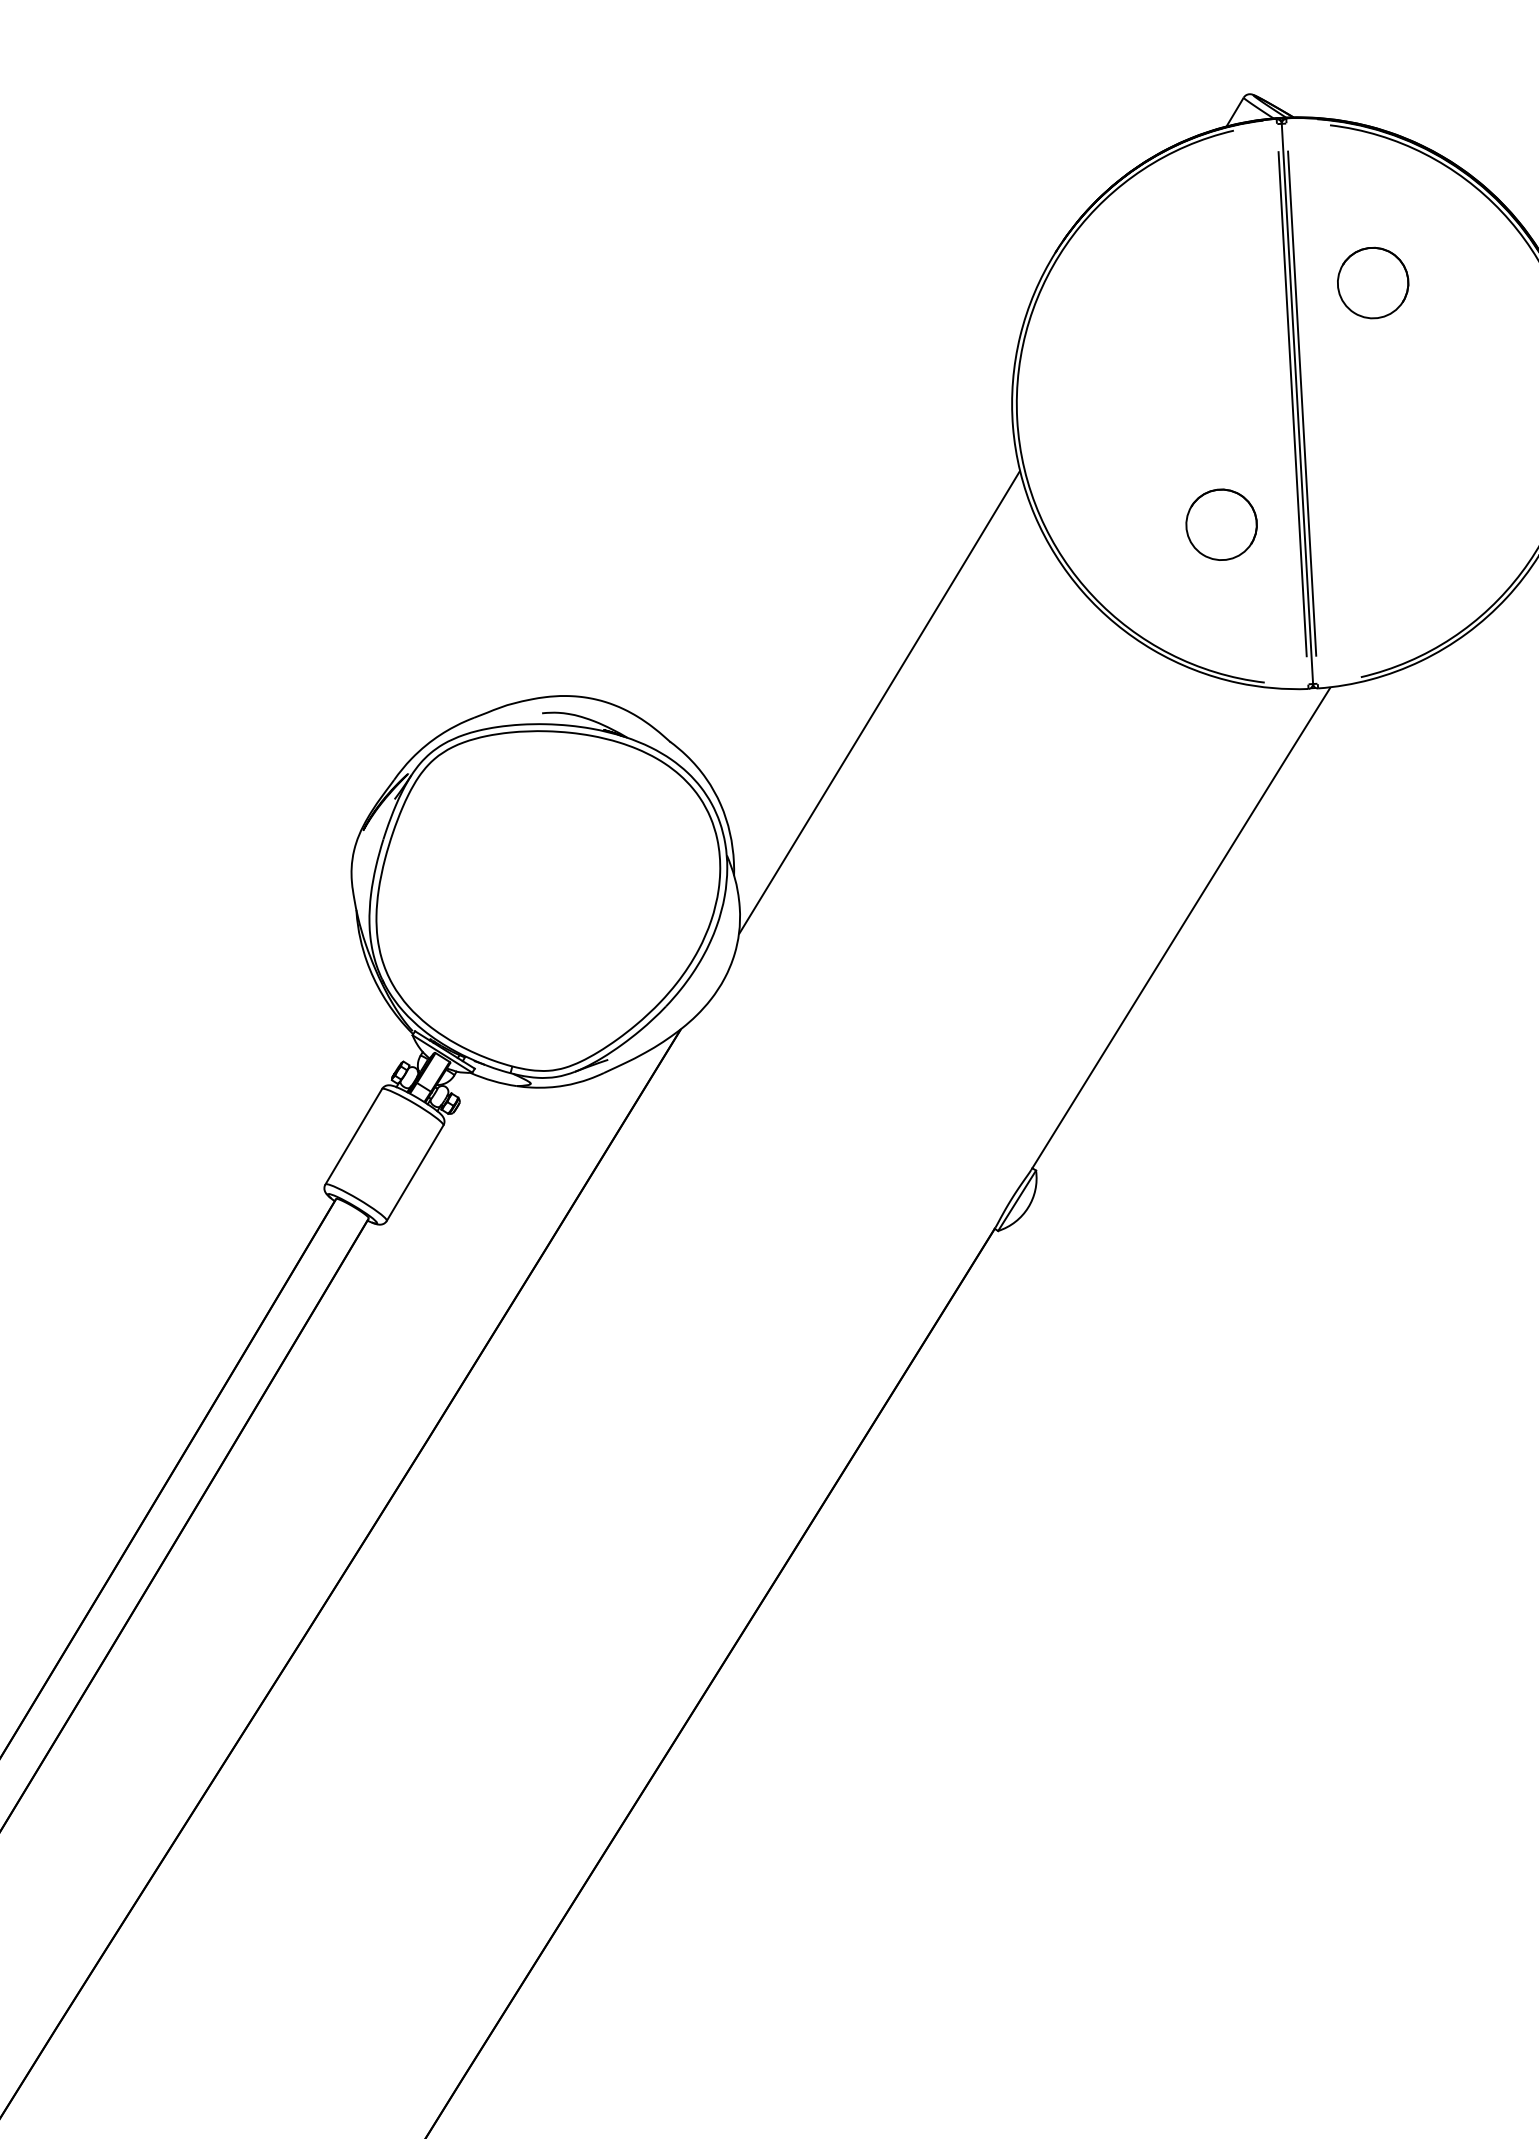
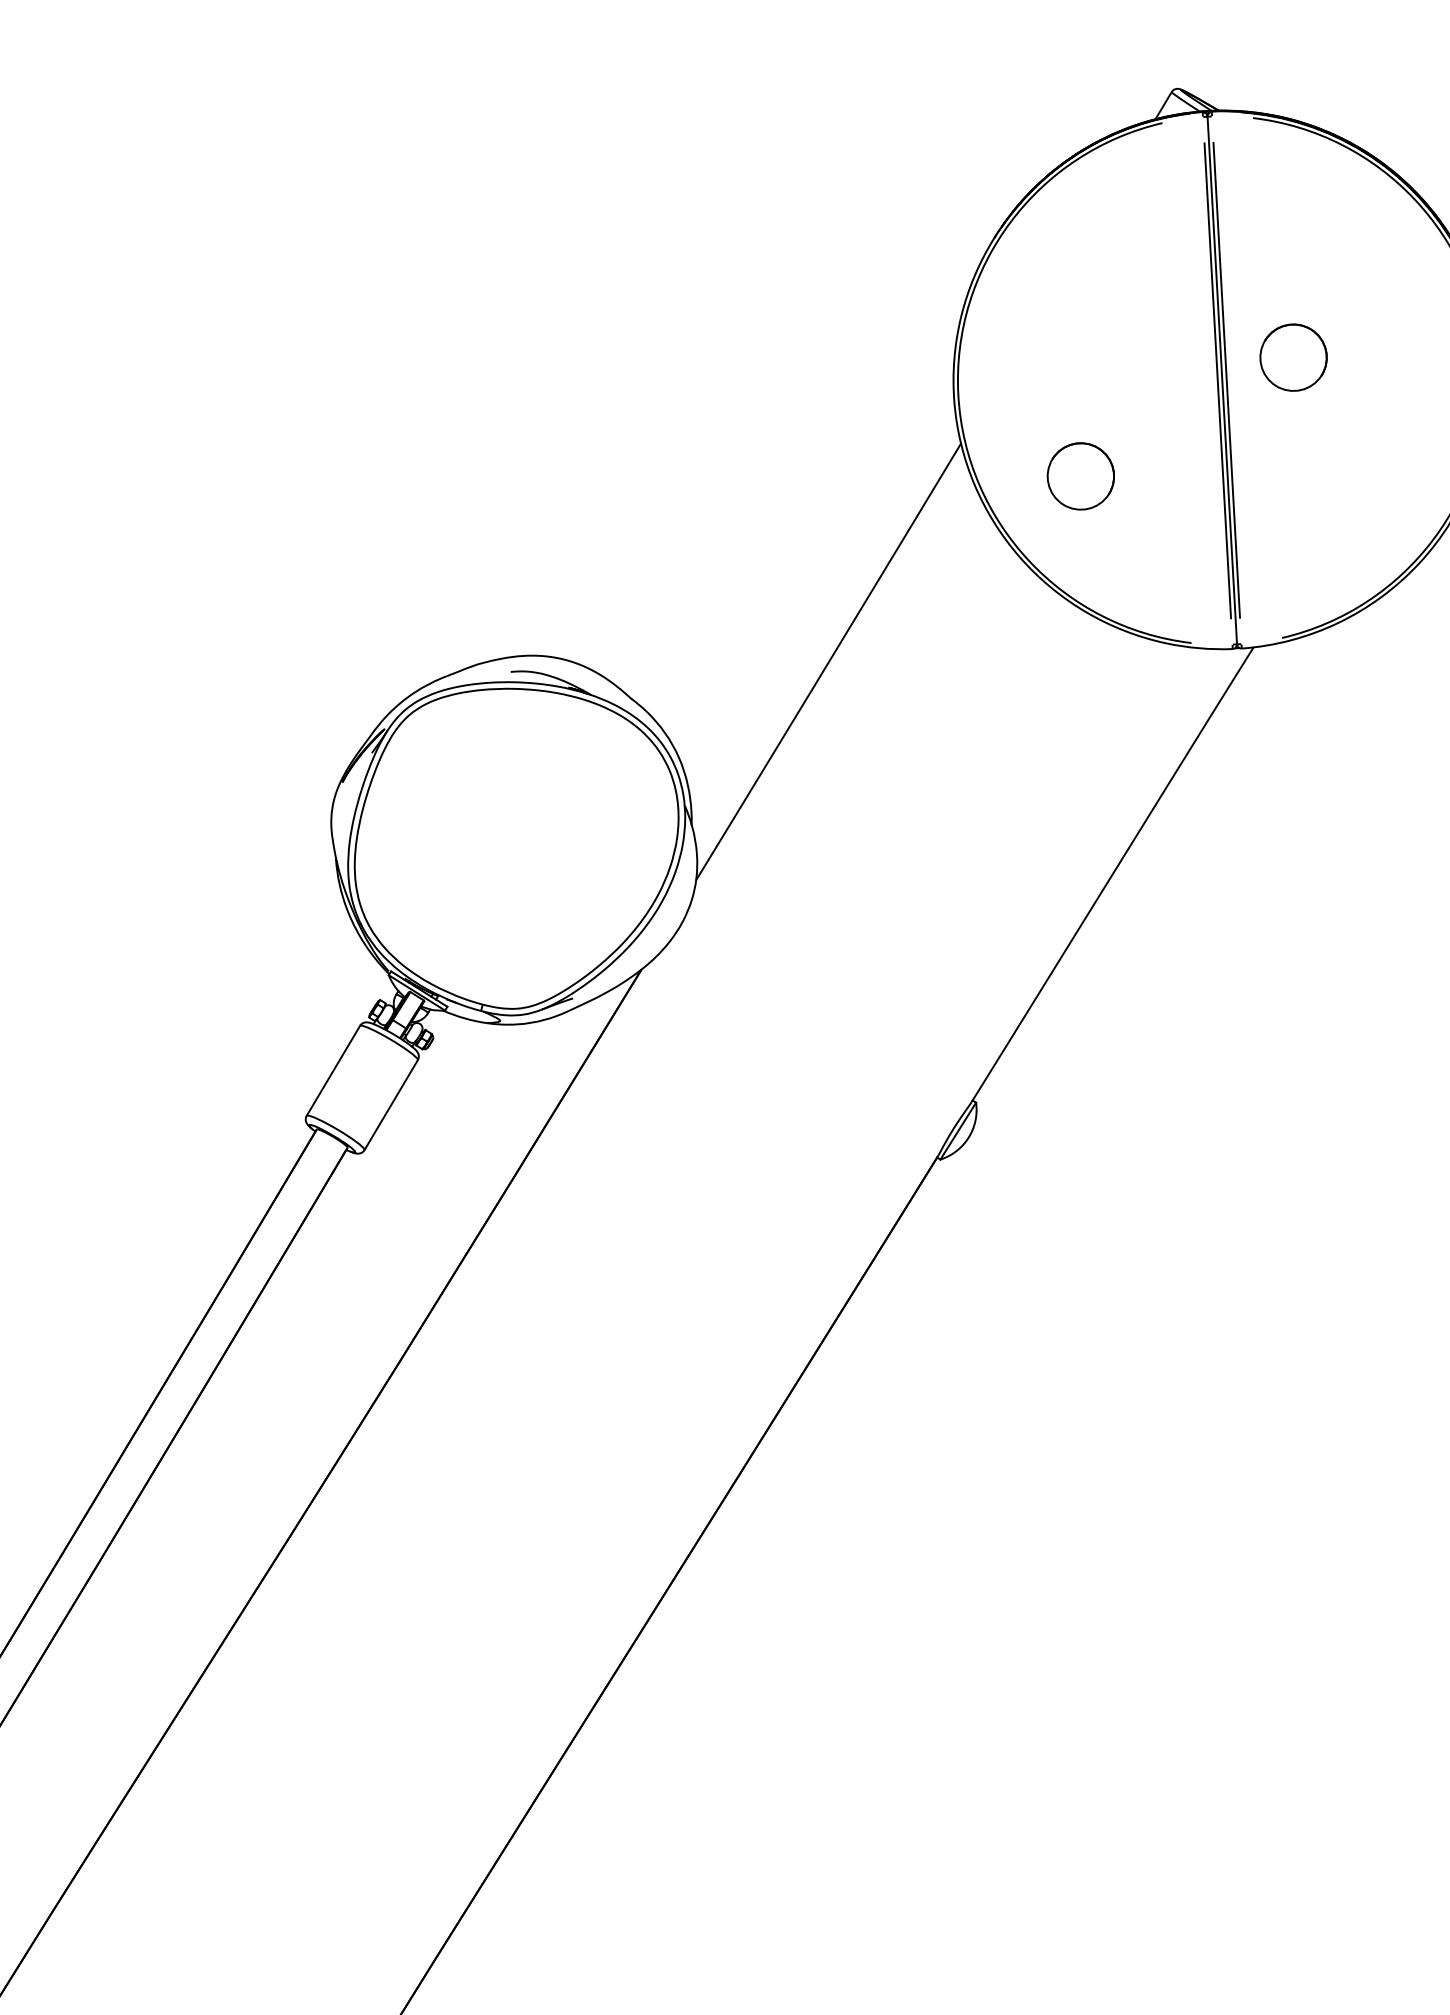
part: (1373, 282) -> (1293, 357), moved
part: (1221, 524) -> (1080, 476), moved

